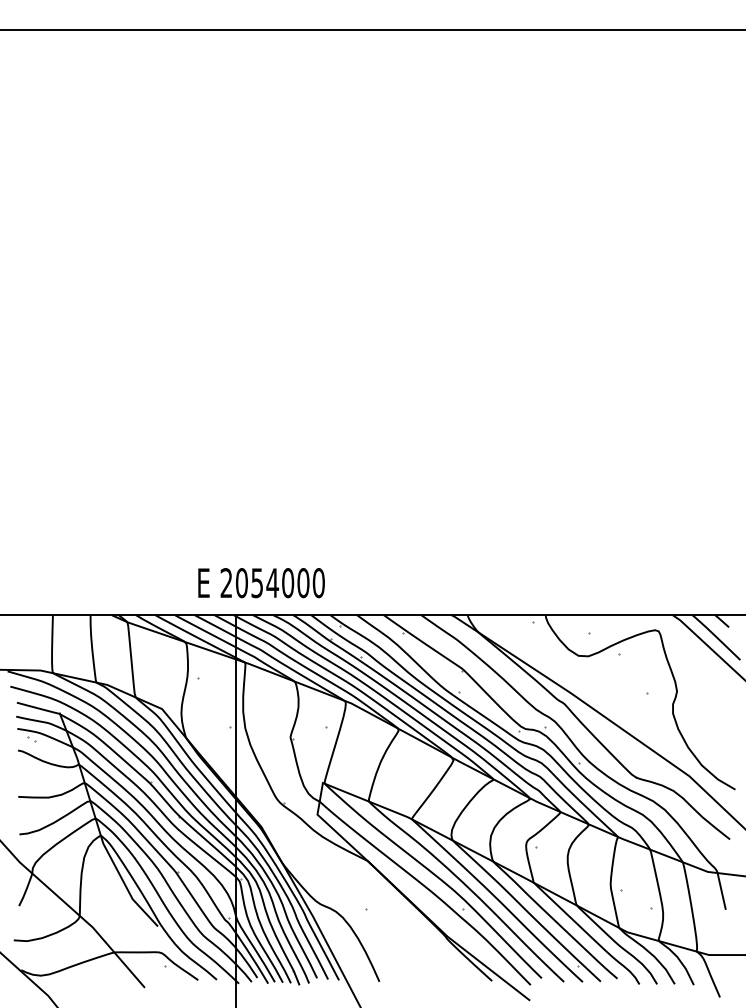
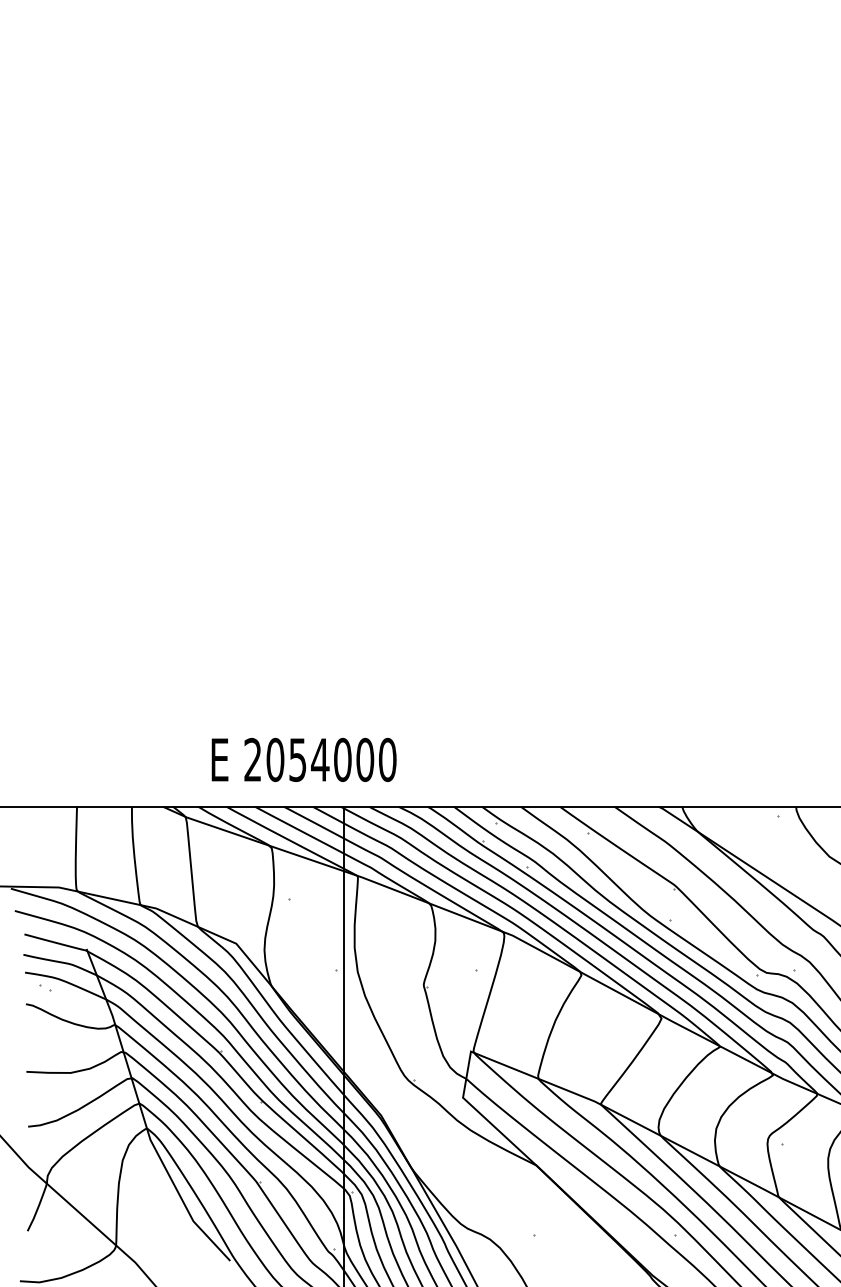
text: (261, 583) -> (304, 760), moved

